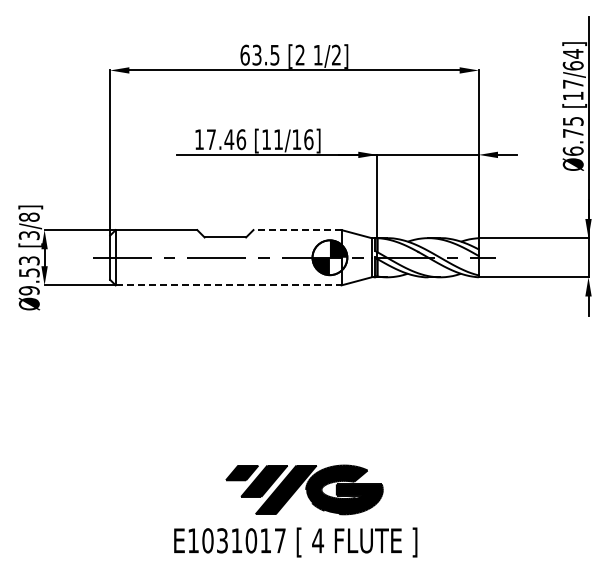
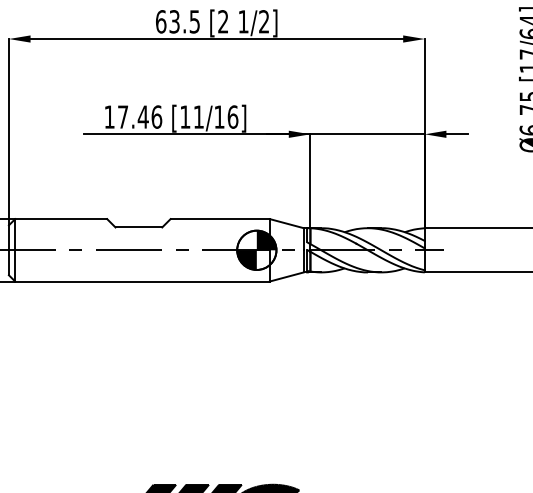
line: (297, 230) -> (220, 219), dashed -> solid
line: (228, 285) -> (142, 281), dashed -> solid

